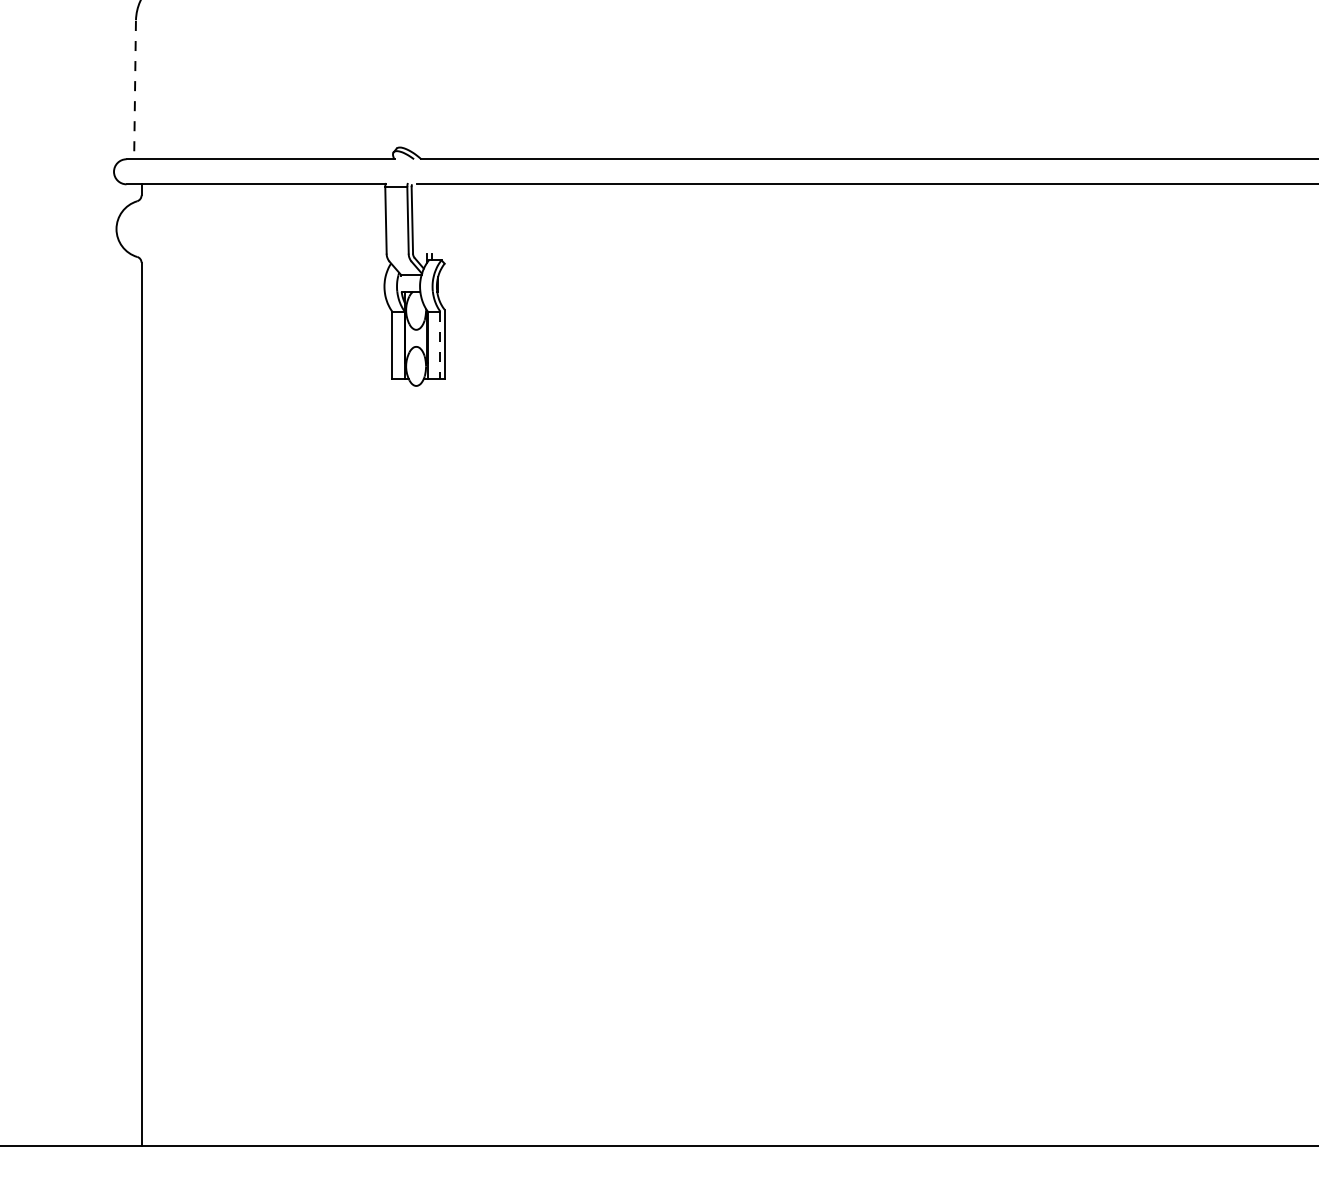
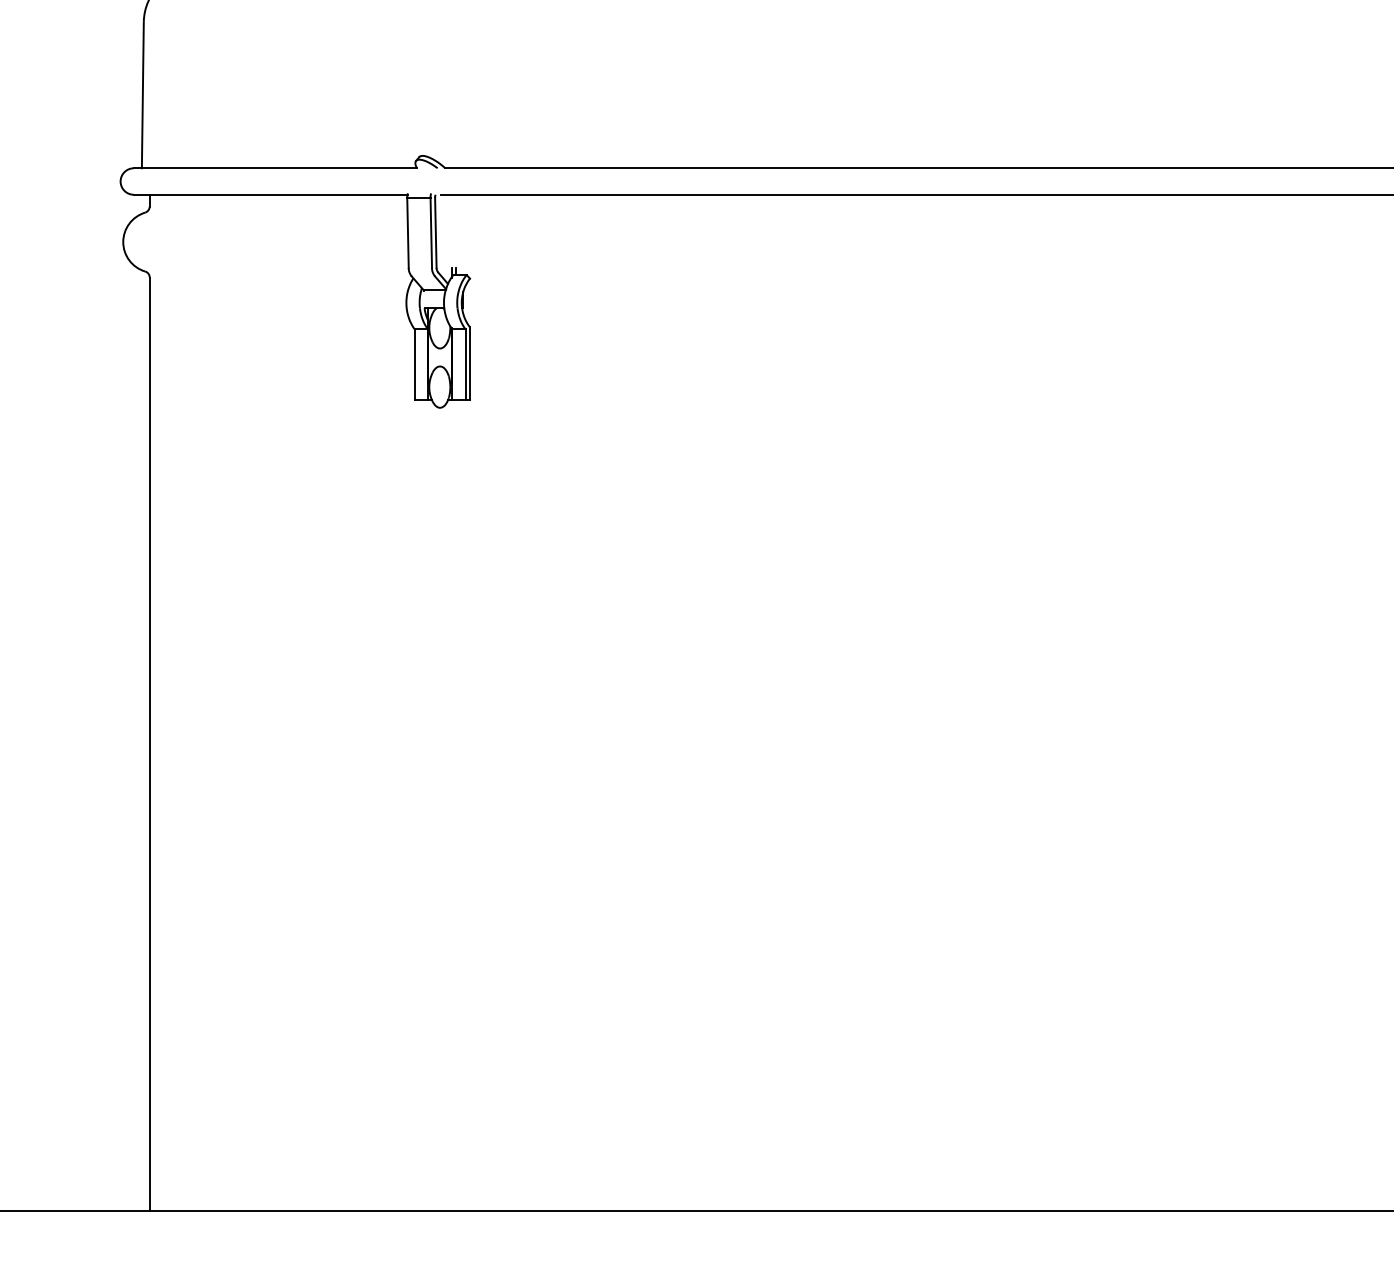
line: (134, 90) -> (142, 95), dashed -> solid
line: (440, 344) -> (465, 364), dashed -> solid

